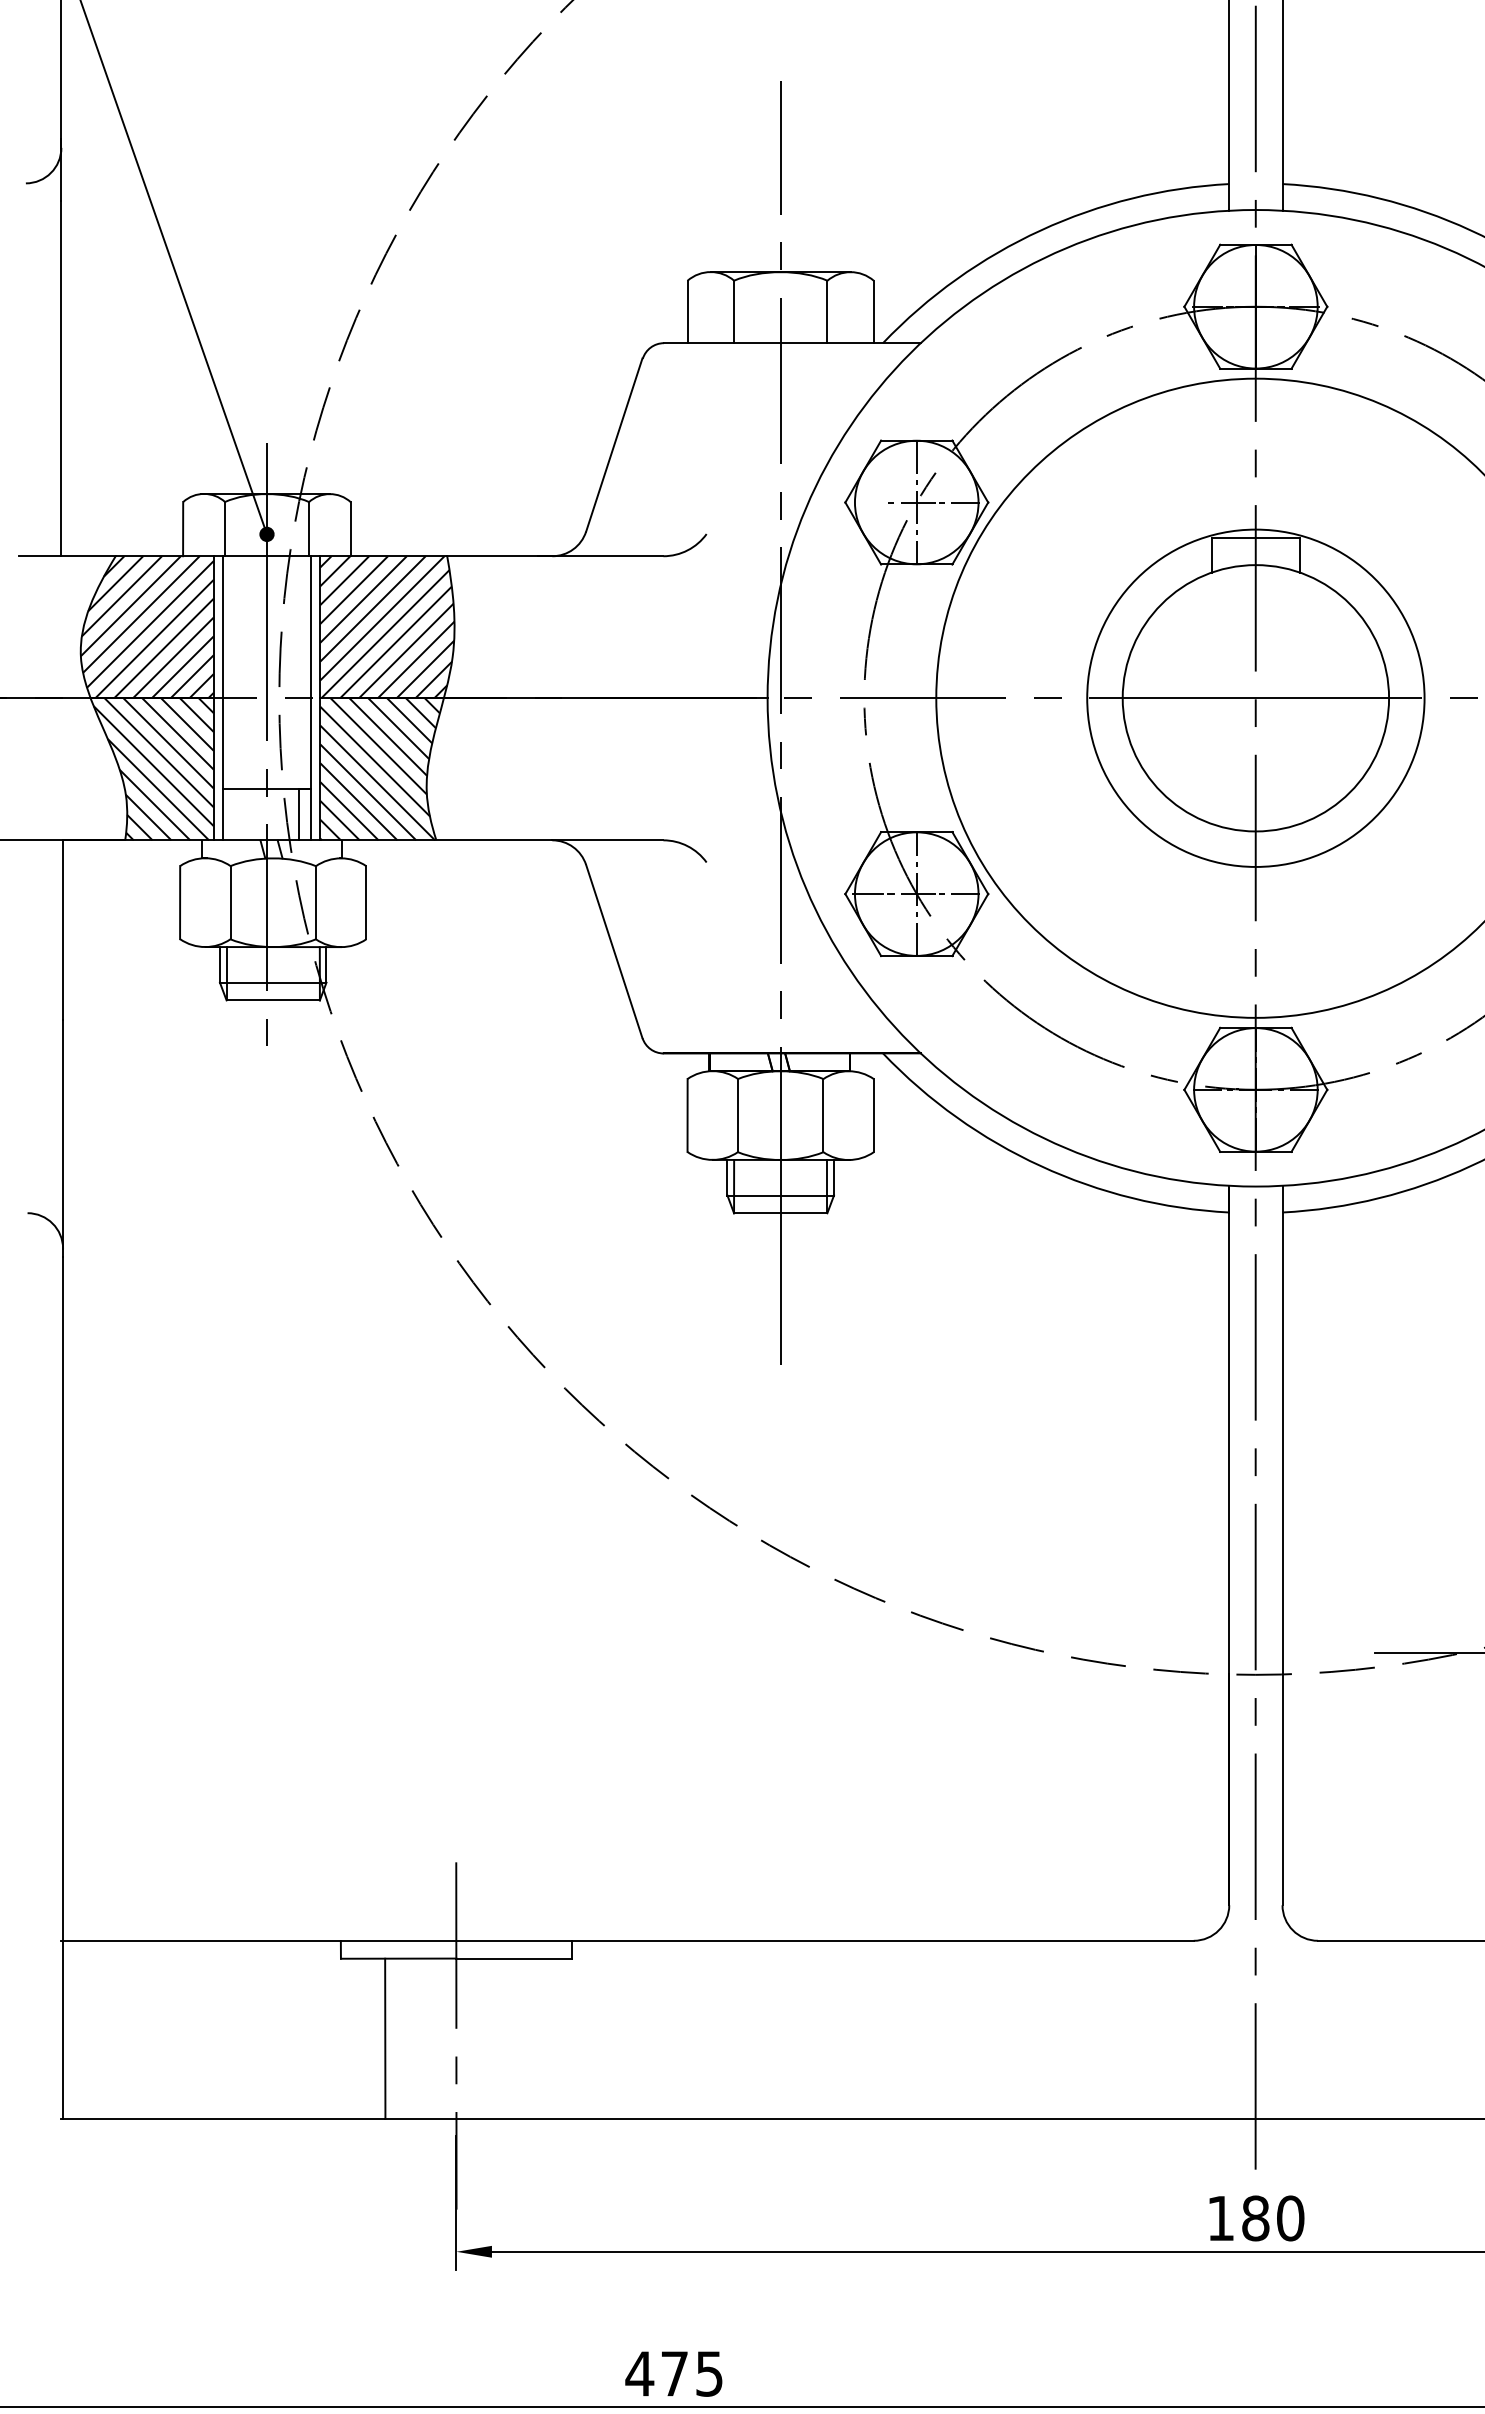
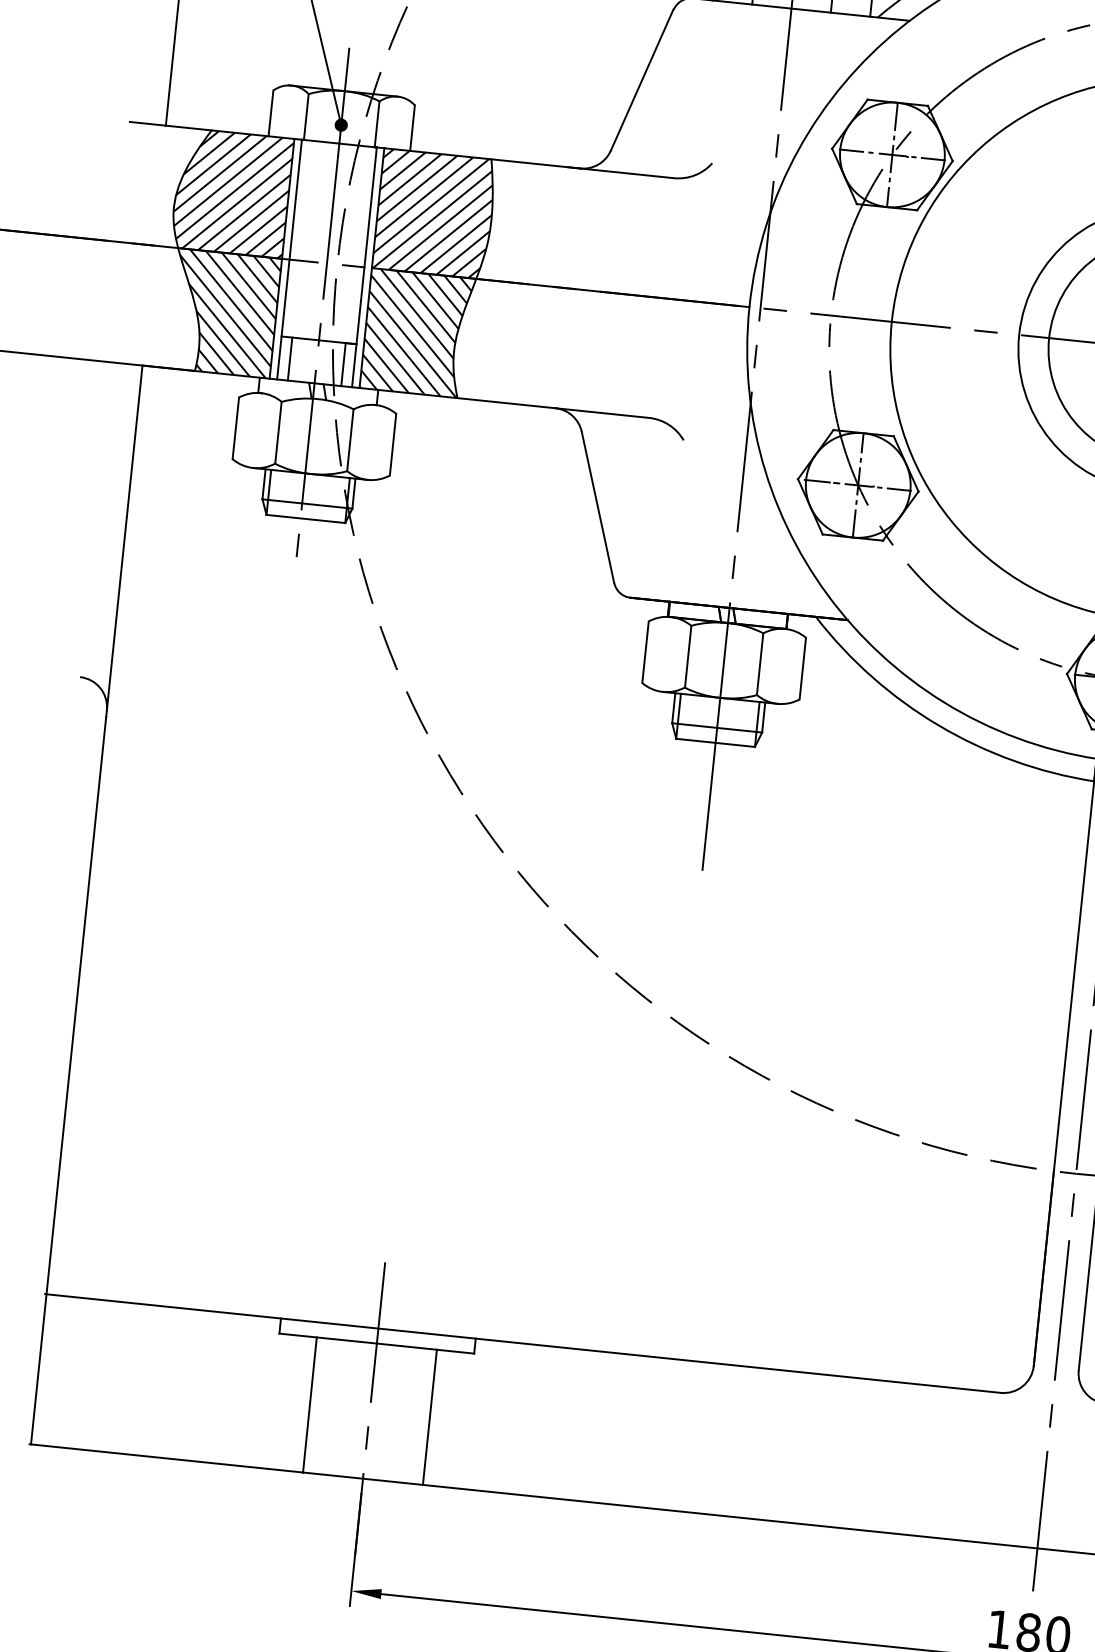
line: (868, 502) -> (851, 150), added
line: (235, 814) -> (290, 358), added
line: (527, 2038) -> (429, 1417), added

